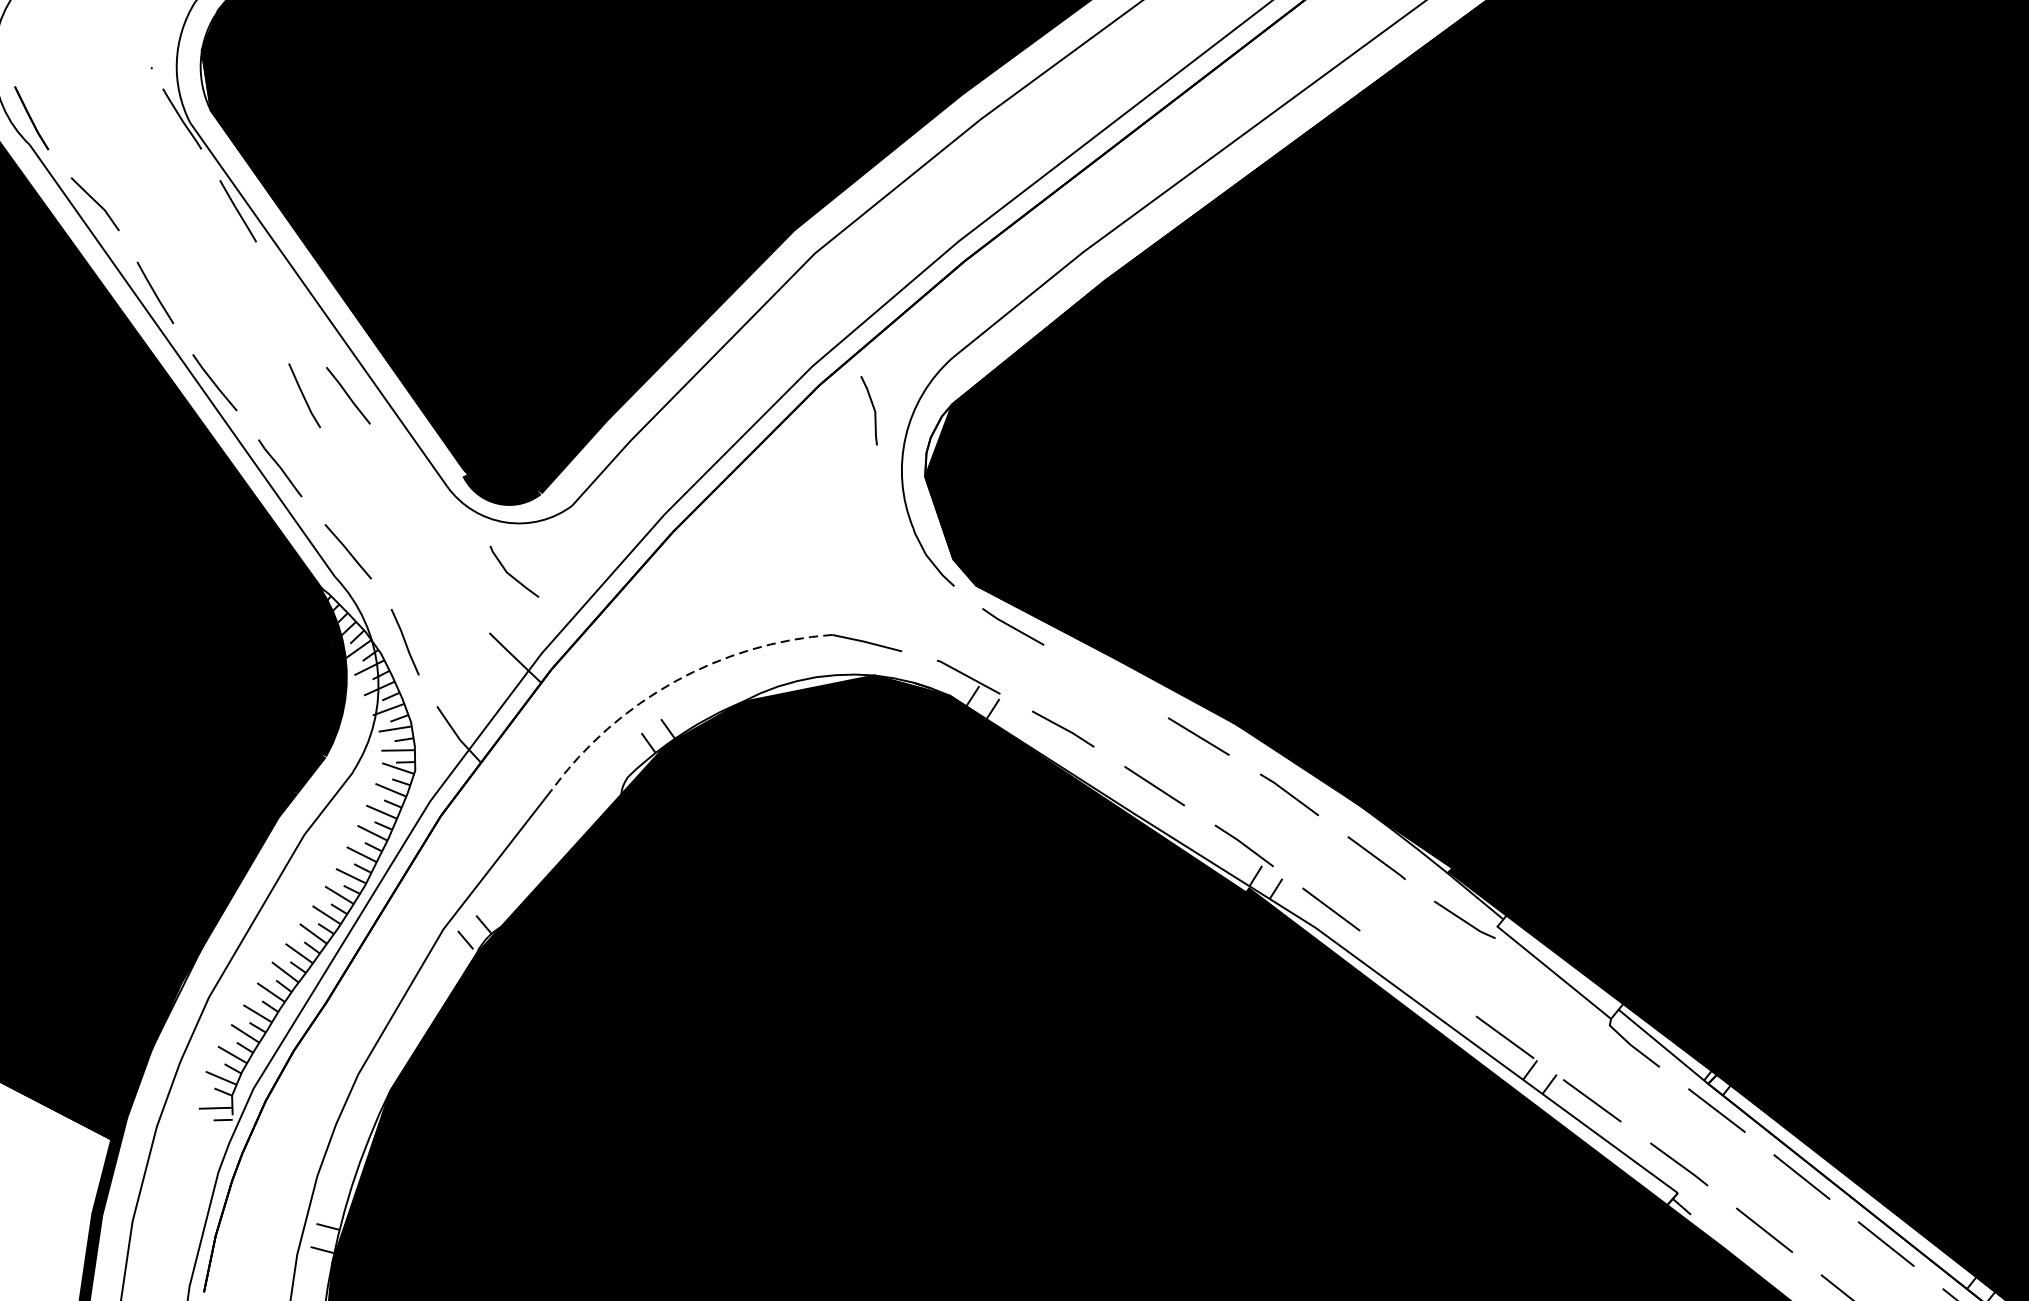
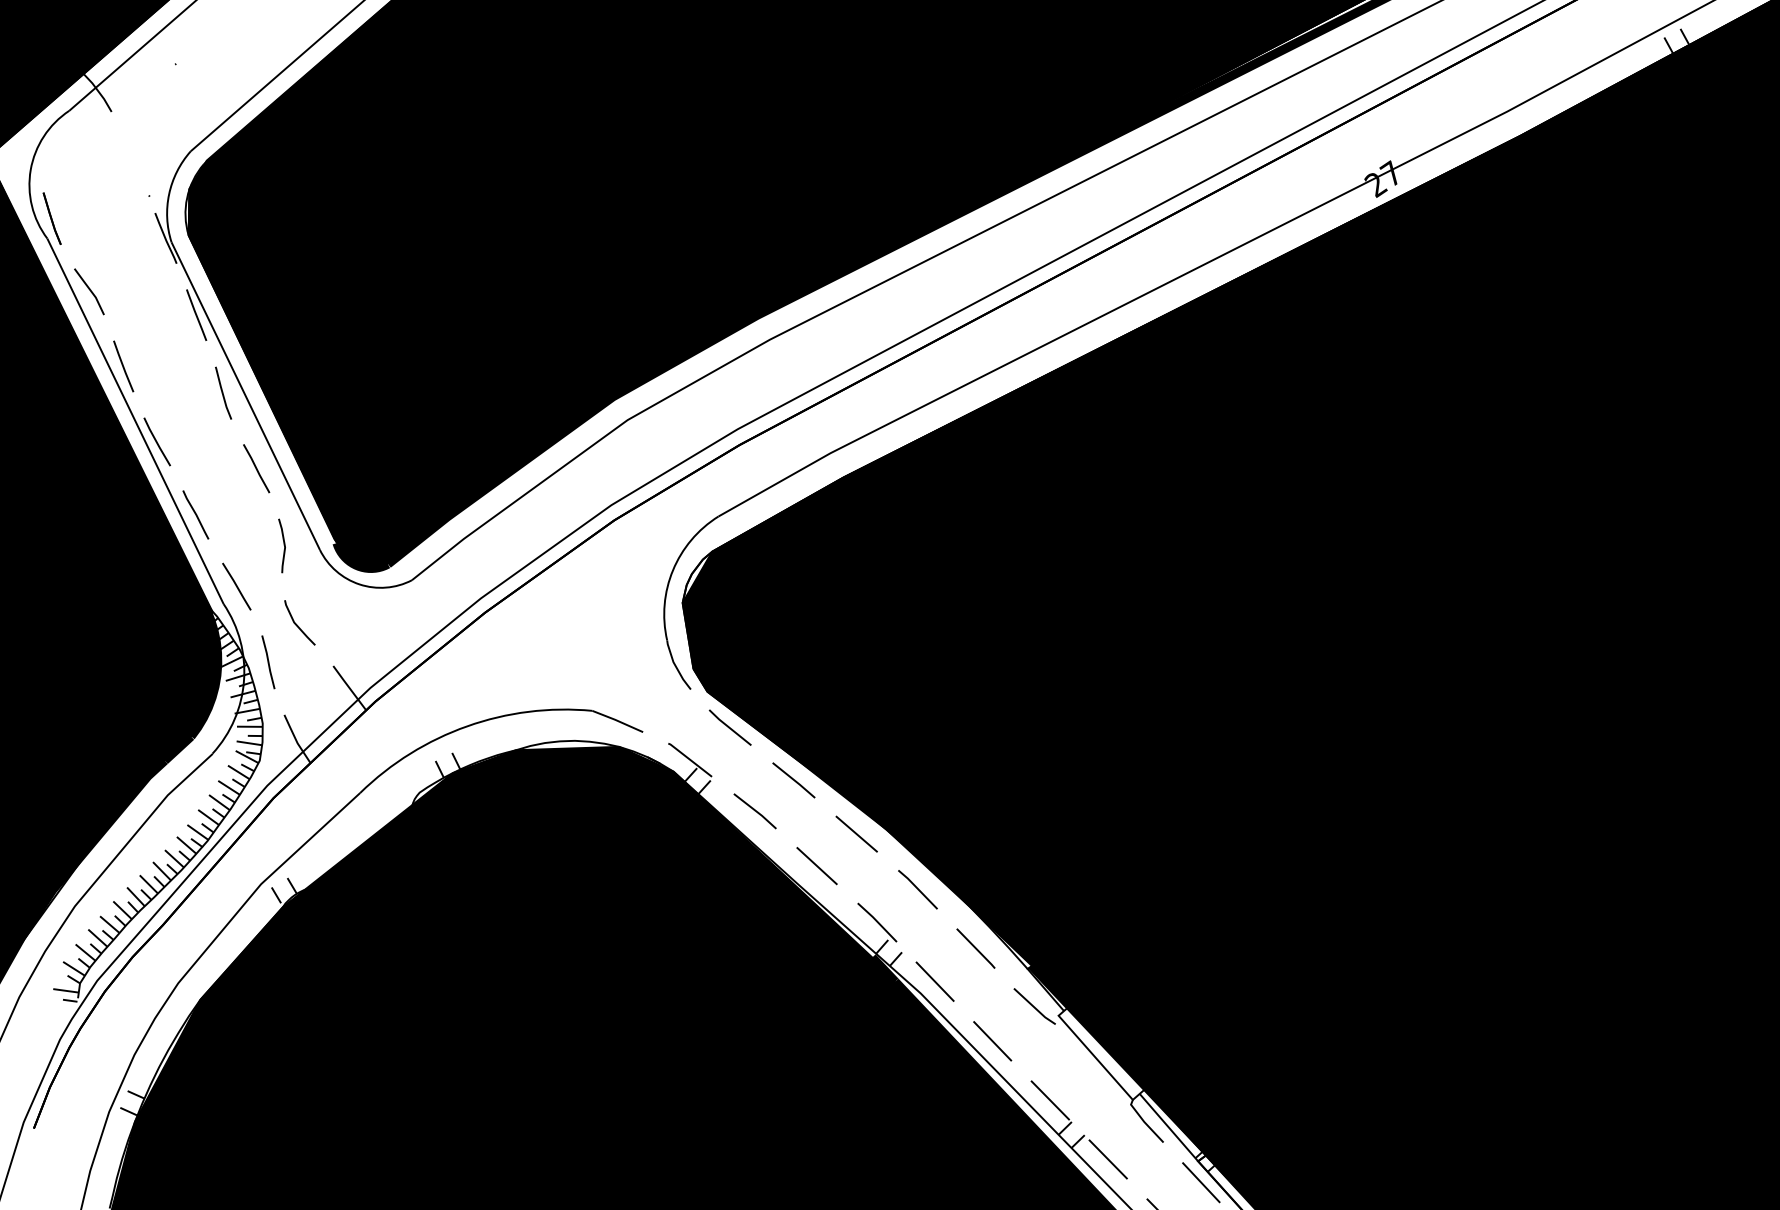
line: (304, 394) -> (223, 392), moved
line: (872, 409) -> (283, 545), moved
line: (511, 574) -> (297, 624), moved
arc: (675, 681) -> (467, 726), dashed -> solid
line: (1105, 681) -> (793, 780), added
line: (1417, 974) -> (992, 1041), added

